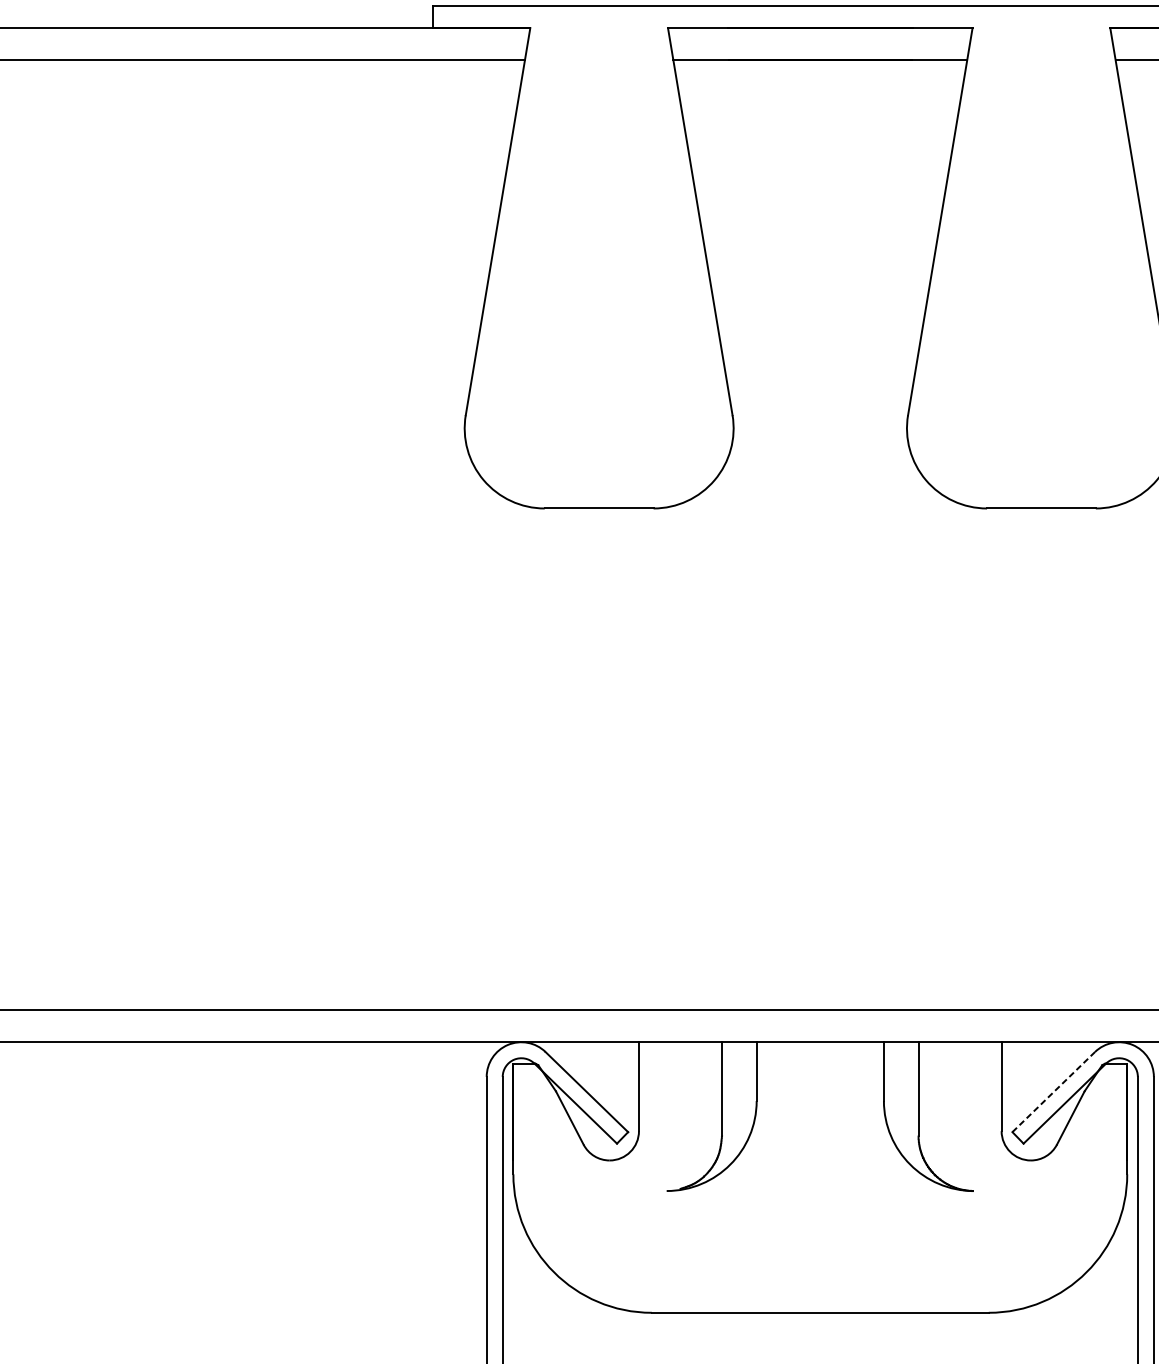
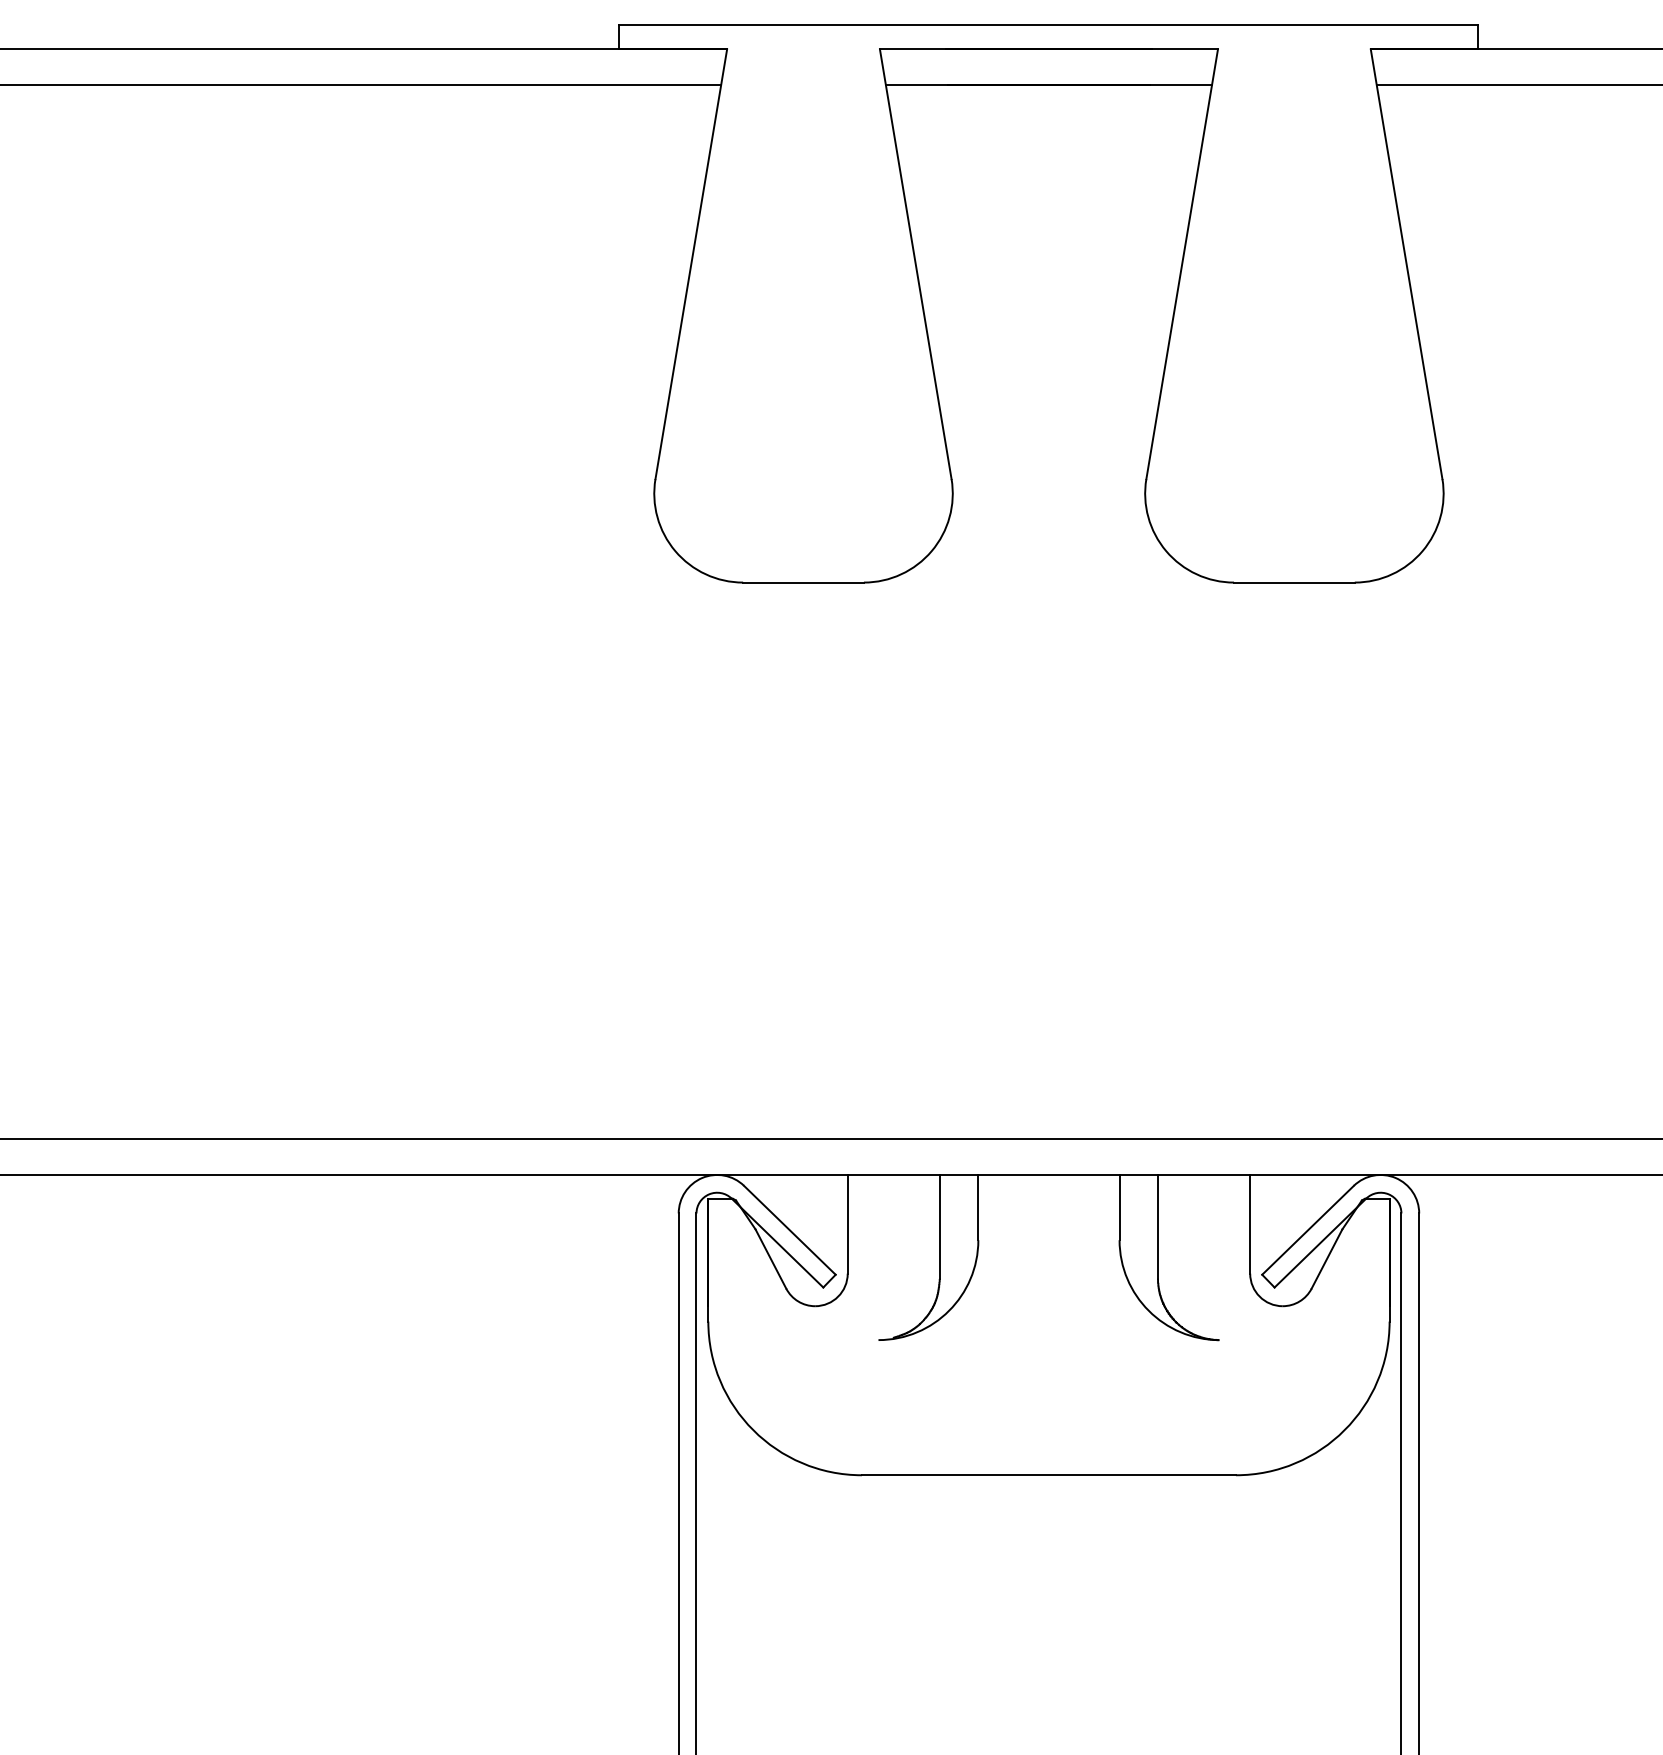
line: (1054, 1092) -> (1308, 1230), dashed -> solid

